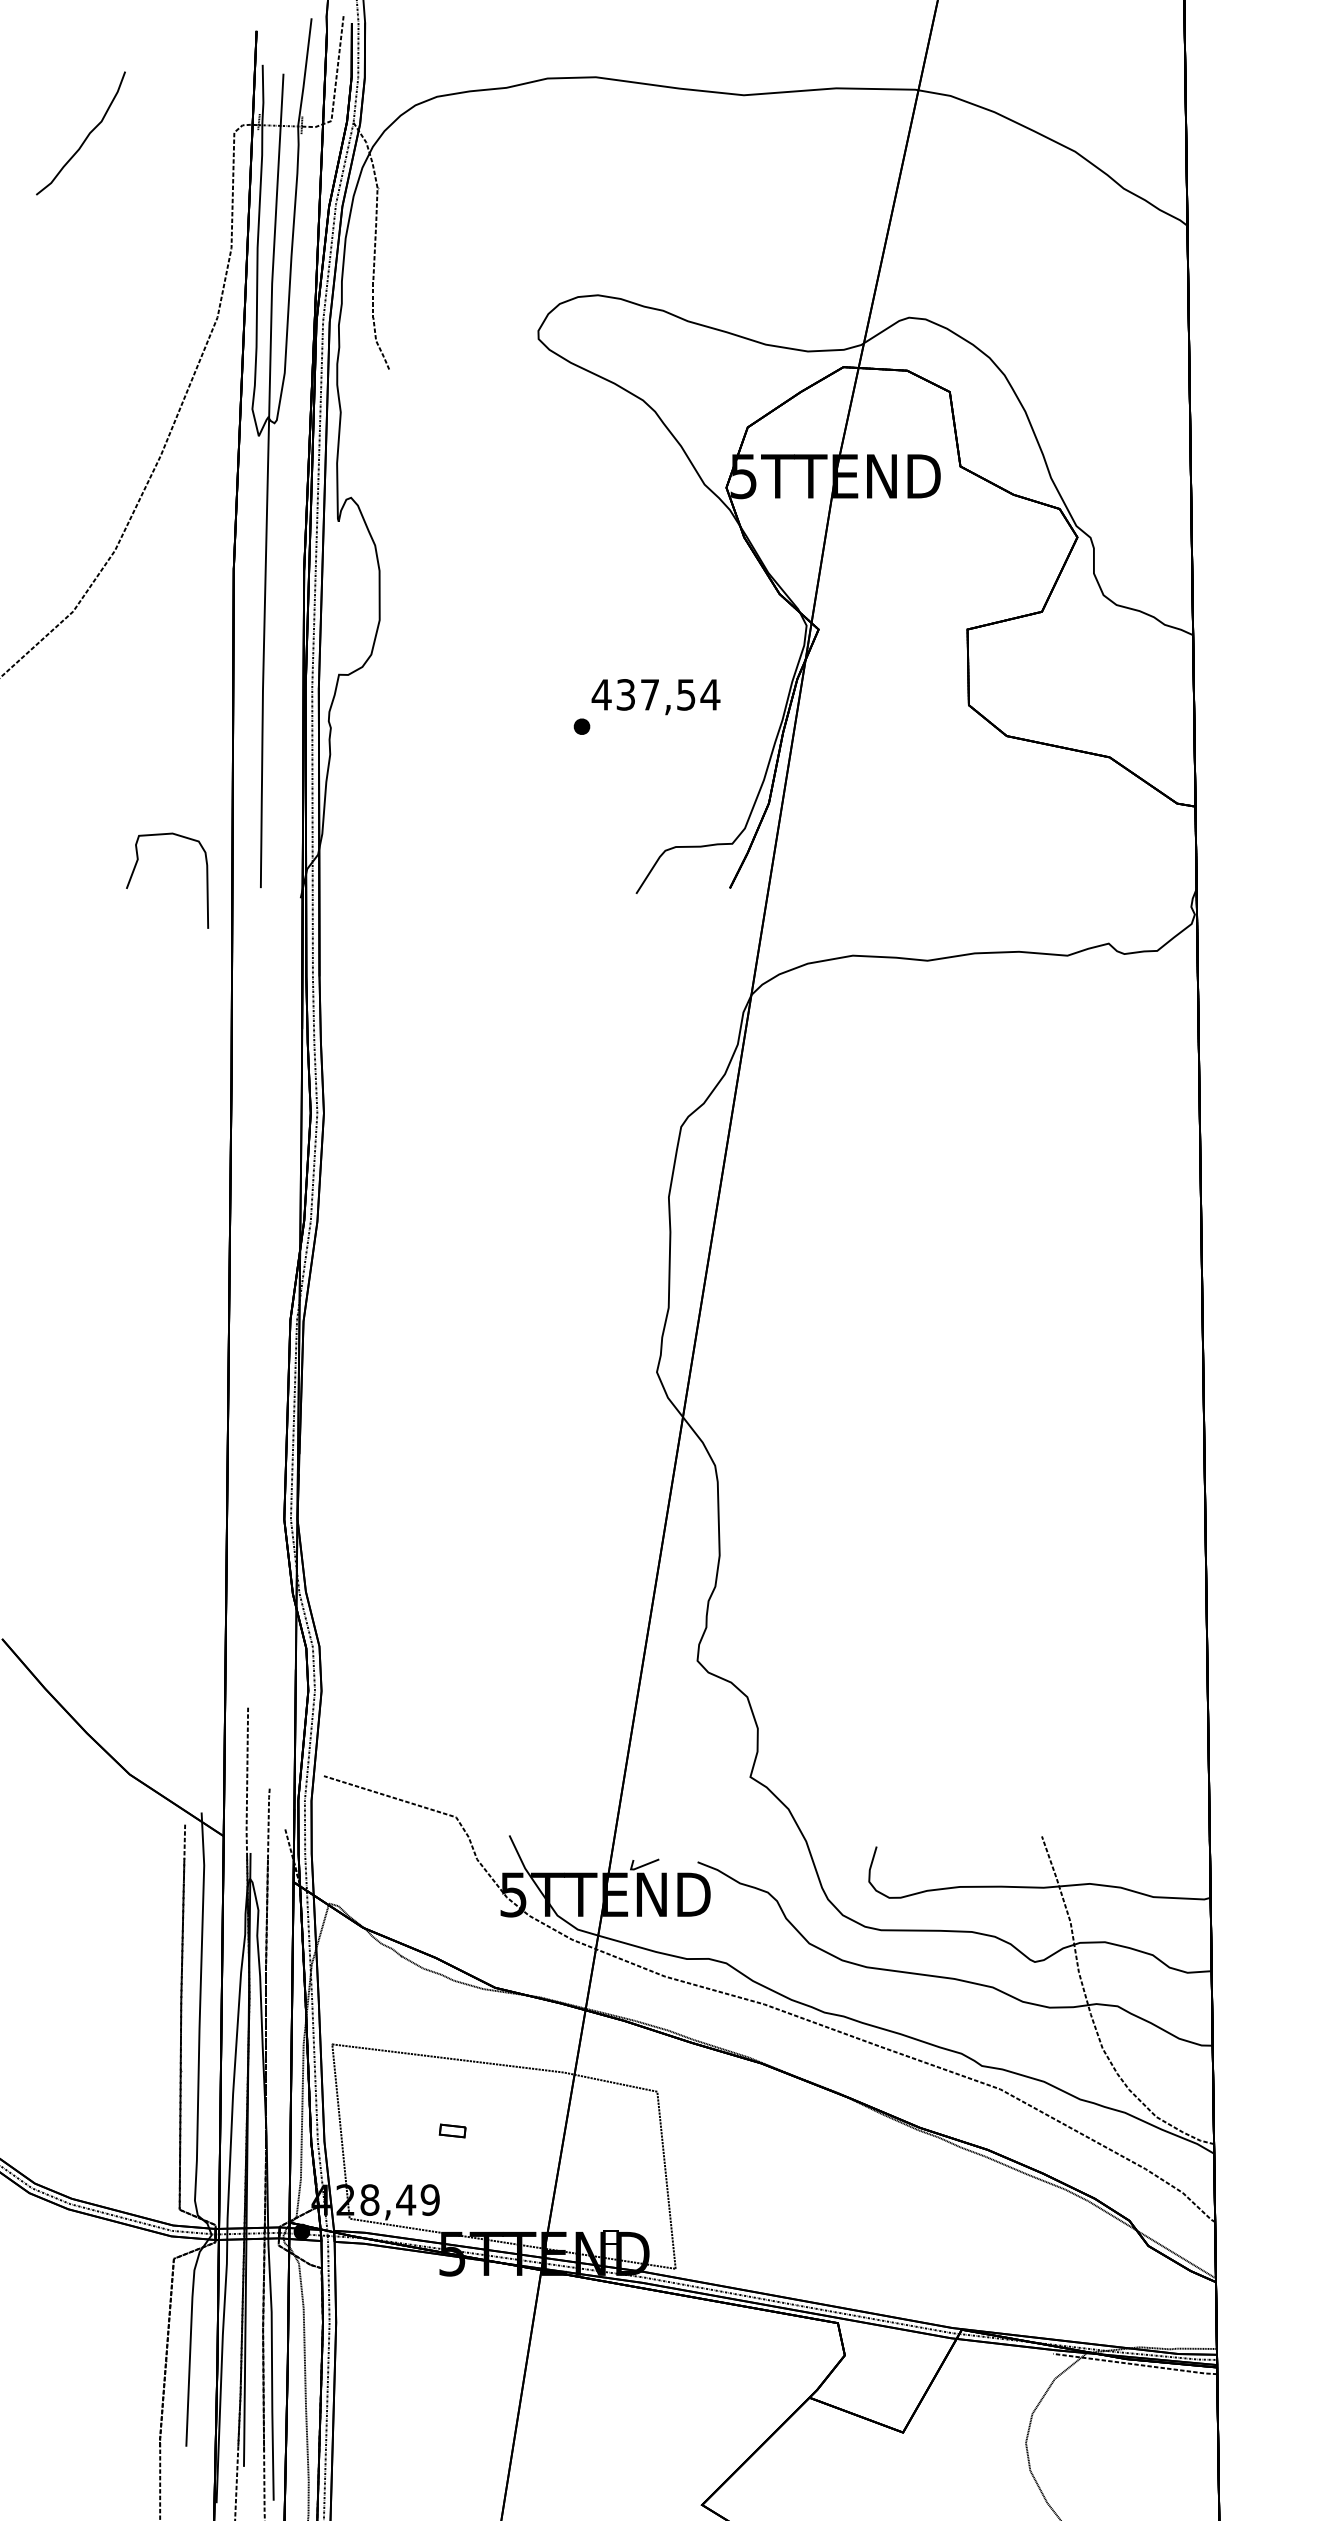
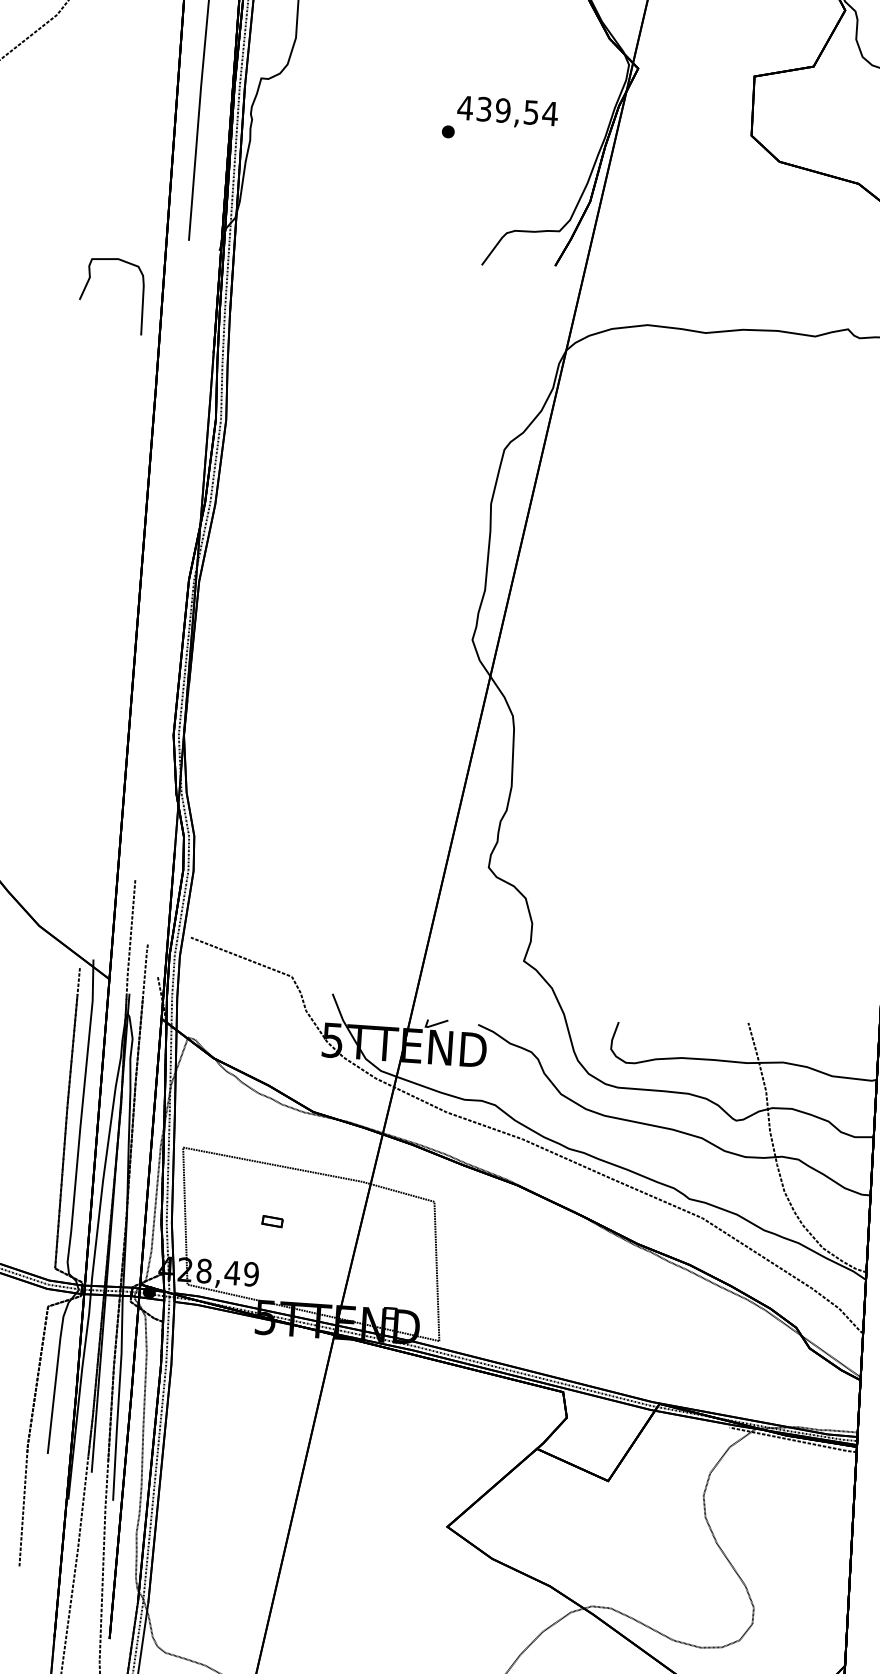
text: (649, 694) -> (502, 110), 437,54 -> 439,54
curve: (136, 866) -> (88, 282), moved

